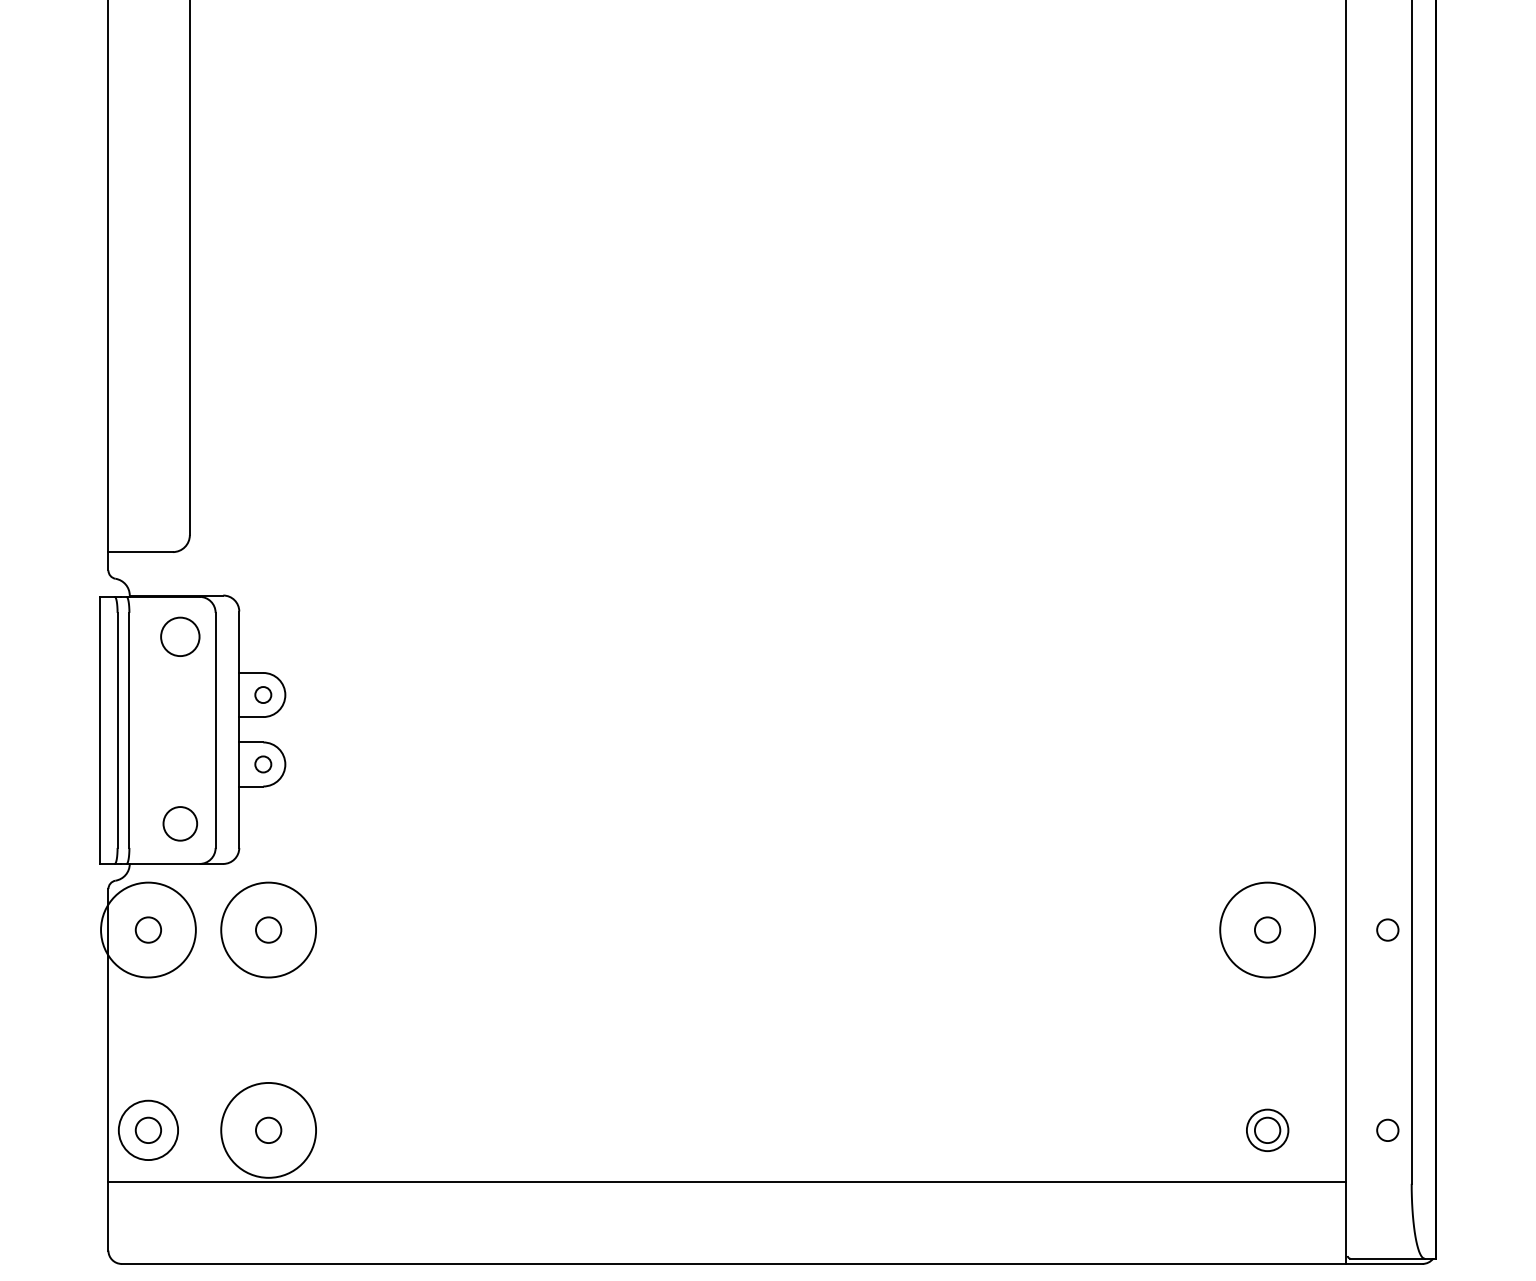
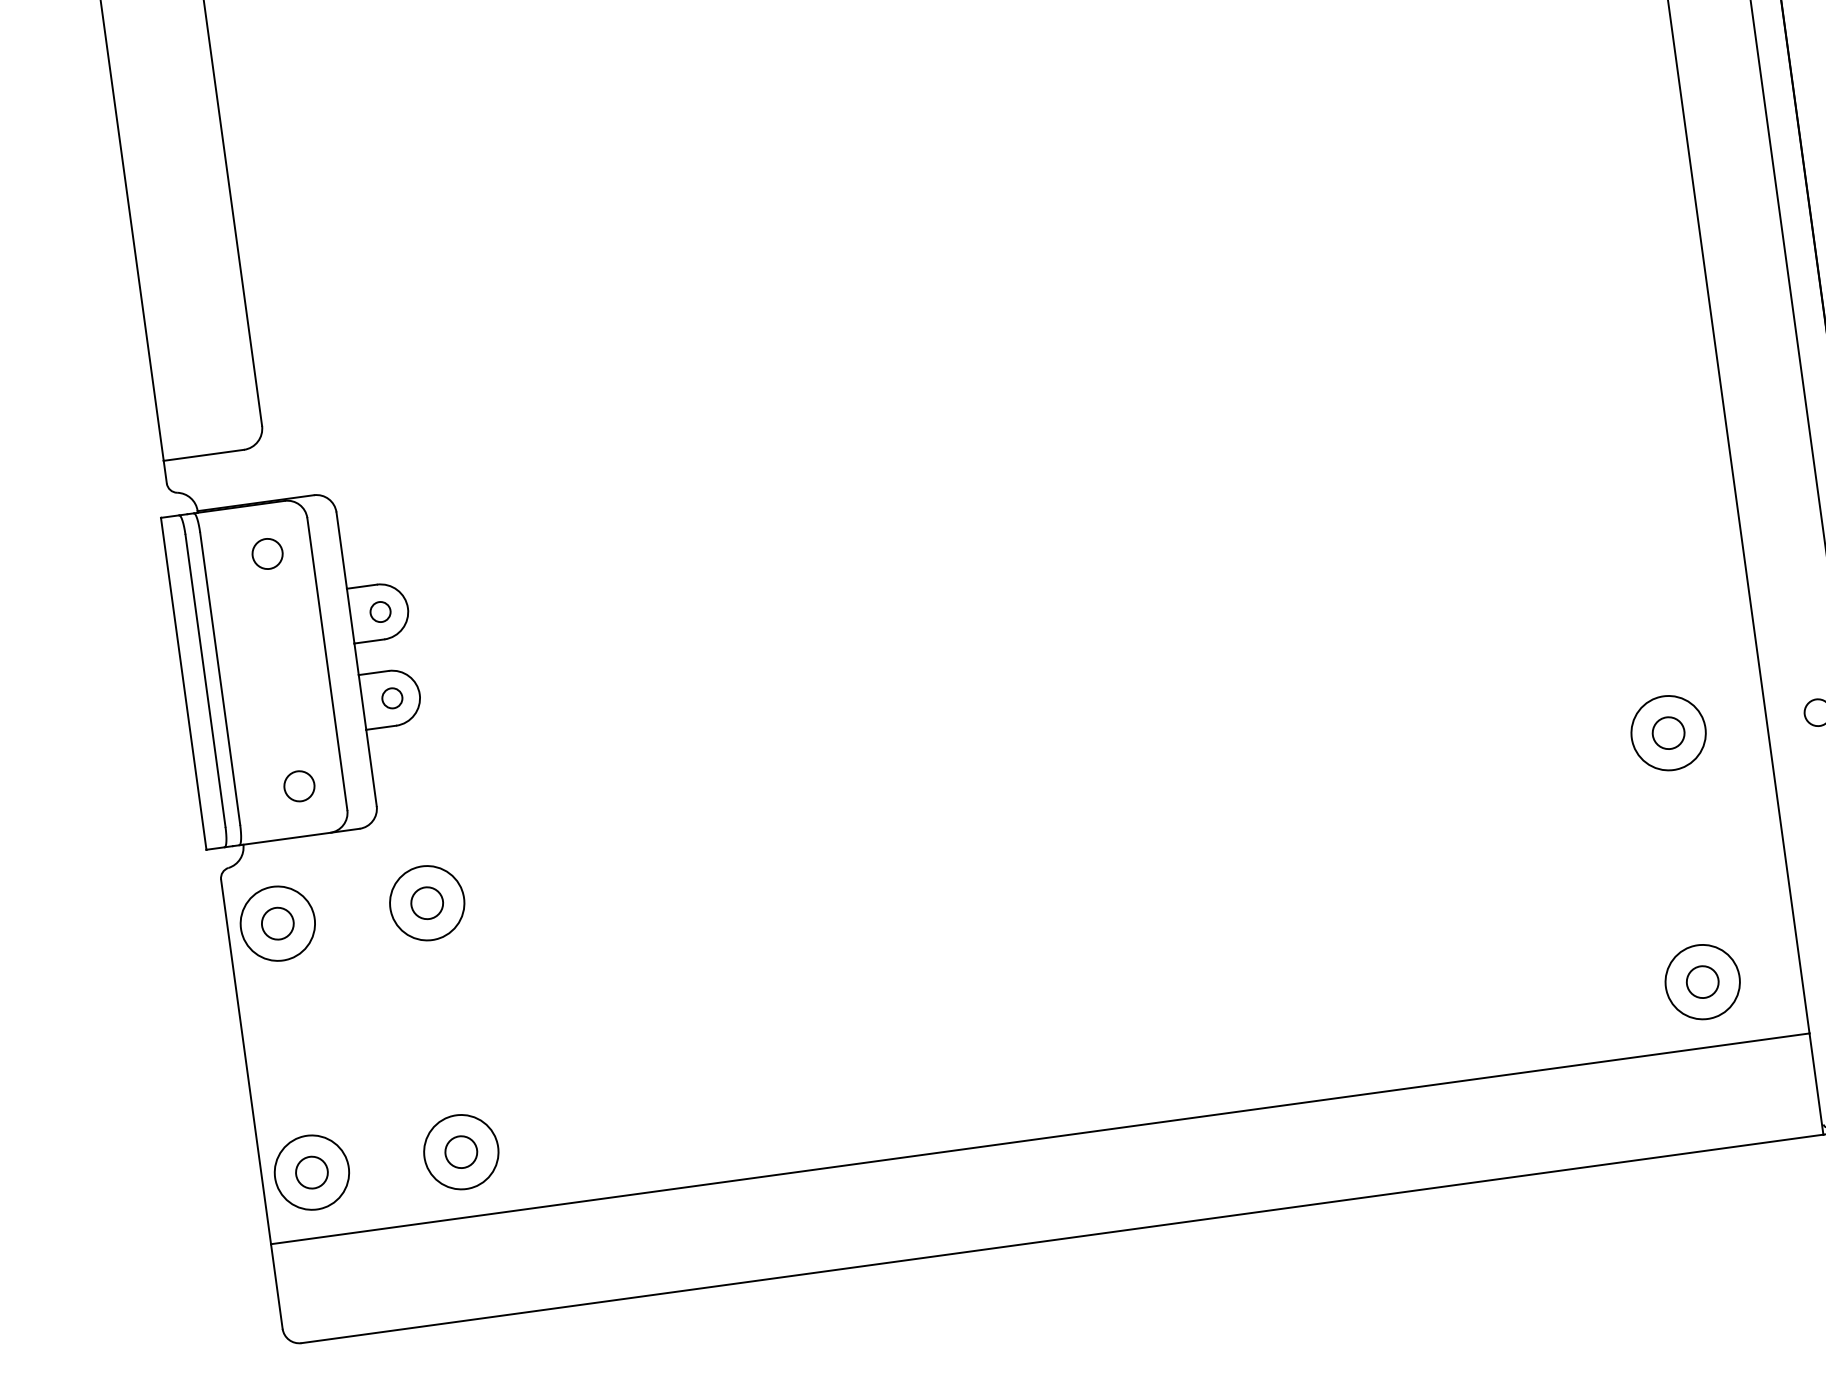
circle: (180, 636) -> (267, 553), size x0.62
circle: (180, 823) -> (299, 785), size x0.71
circle: (148, 929) -> (277, 922), size x0.62
circle: (268, 929) -> (426, 902), size x0.62
circle: (1267, 929) -> (1668, 732), size x0.62
circle: (268, 1130) -> (461, 1152), size x0.62
circle: (1267, 1130) -> (1702, 982), size x1.43

